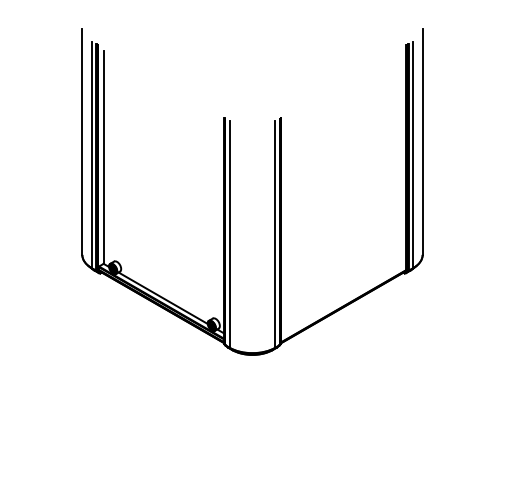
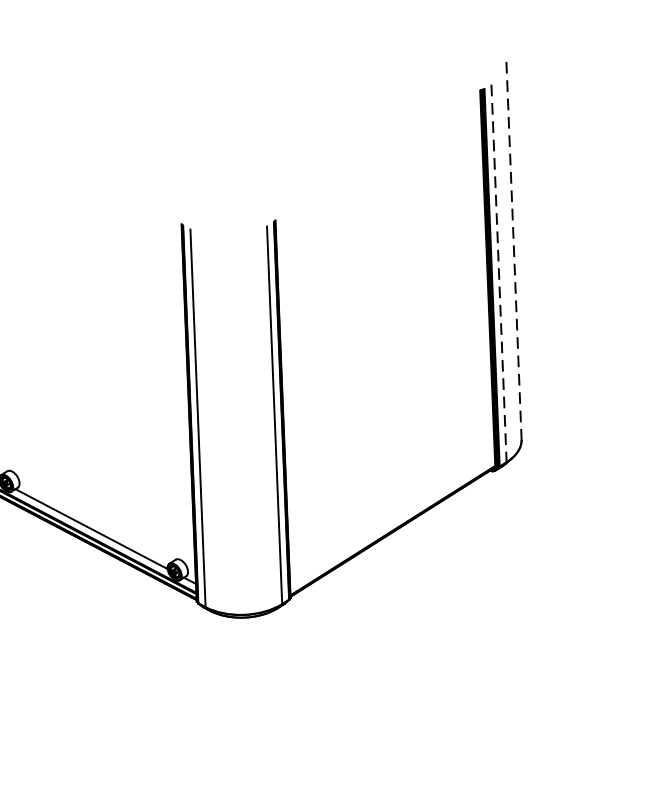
line: (422, 142) -> (513, 251), solid -> dashed
line: (413, 155) -> (499, 274), solid -> dashed

